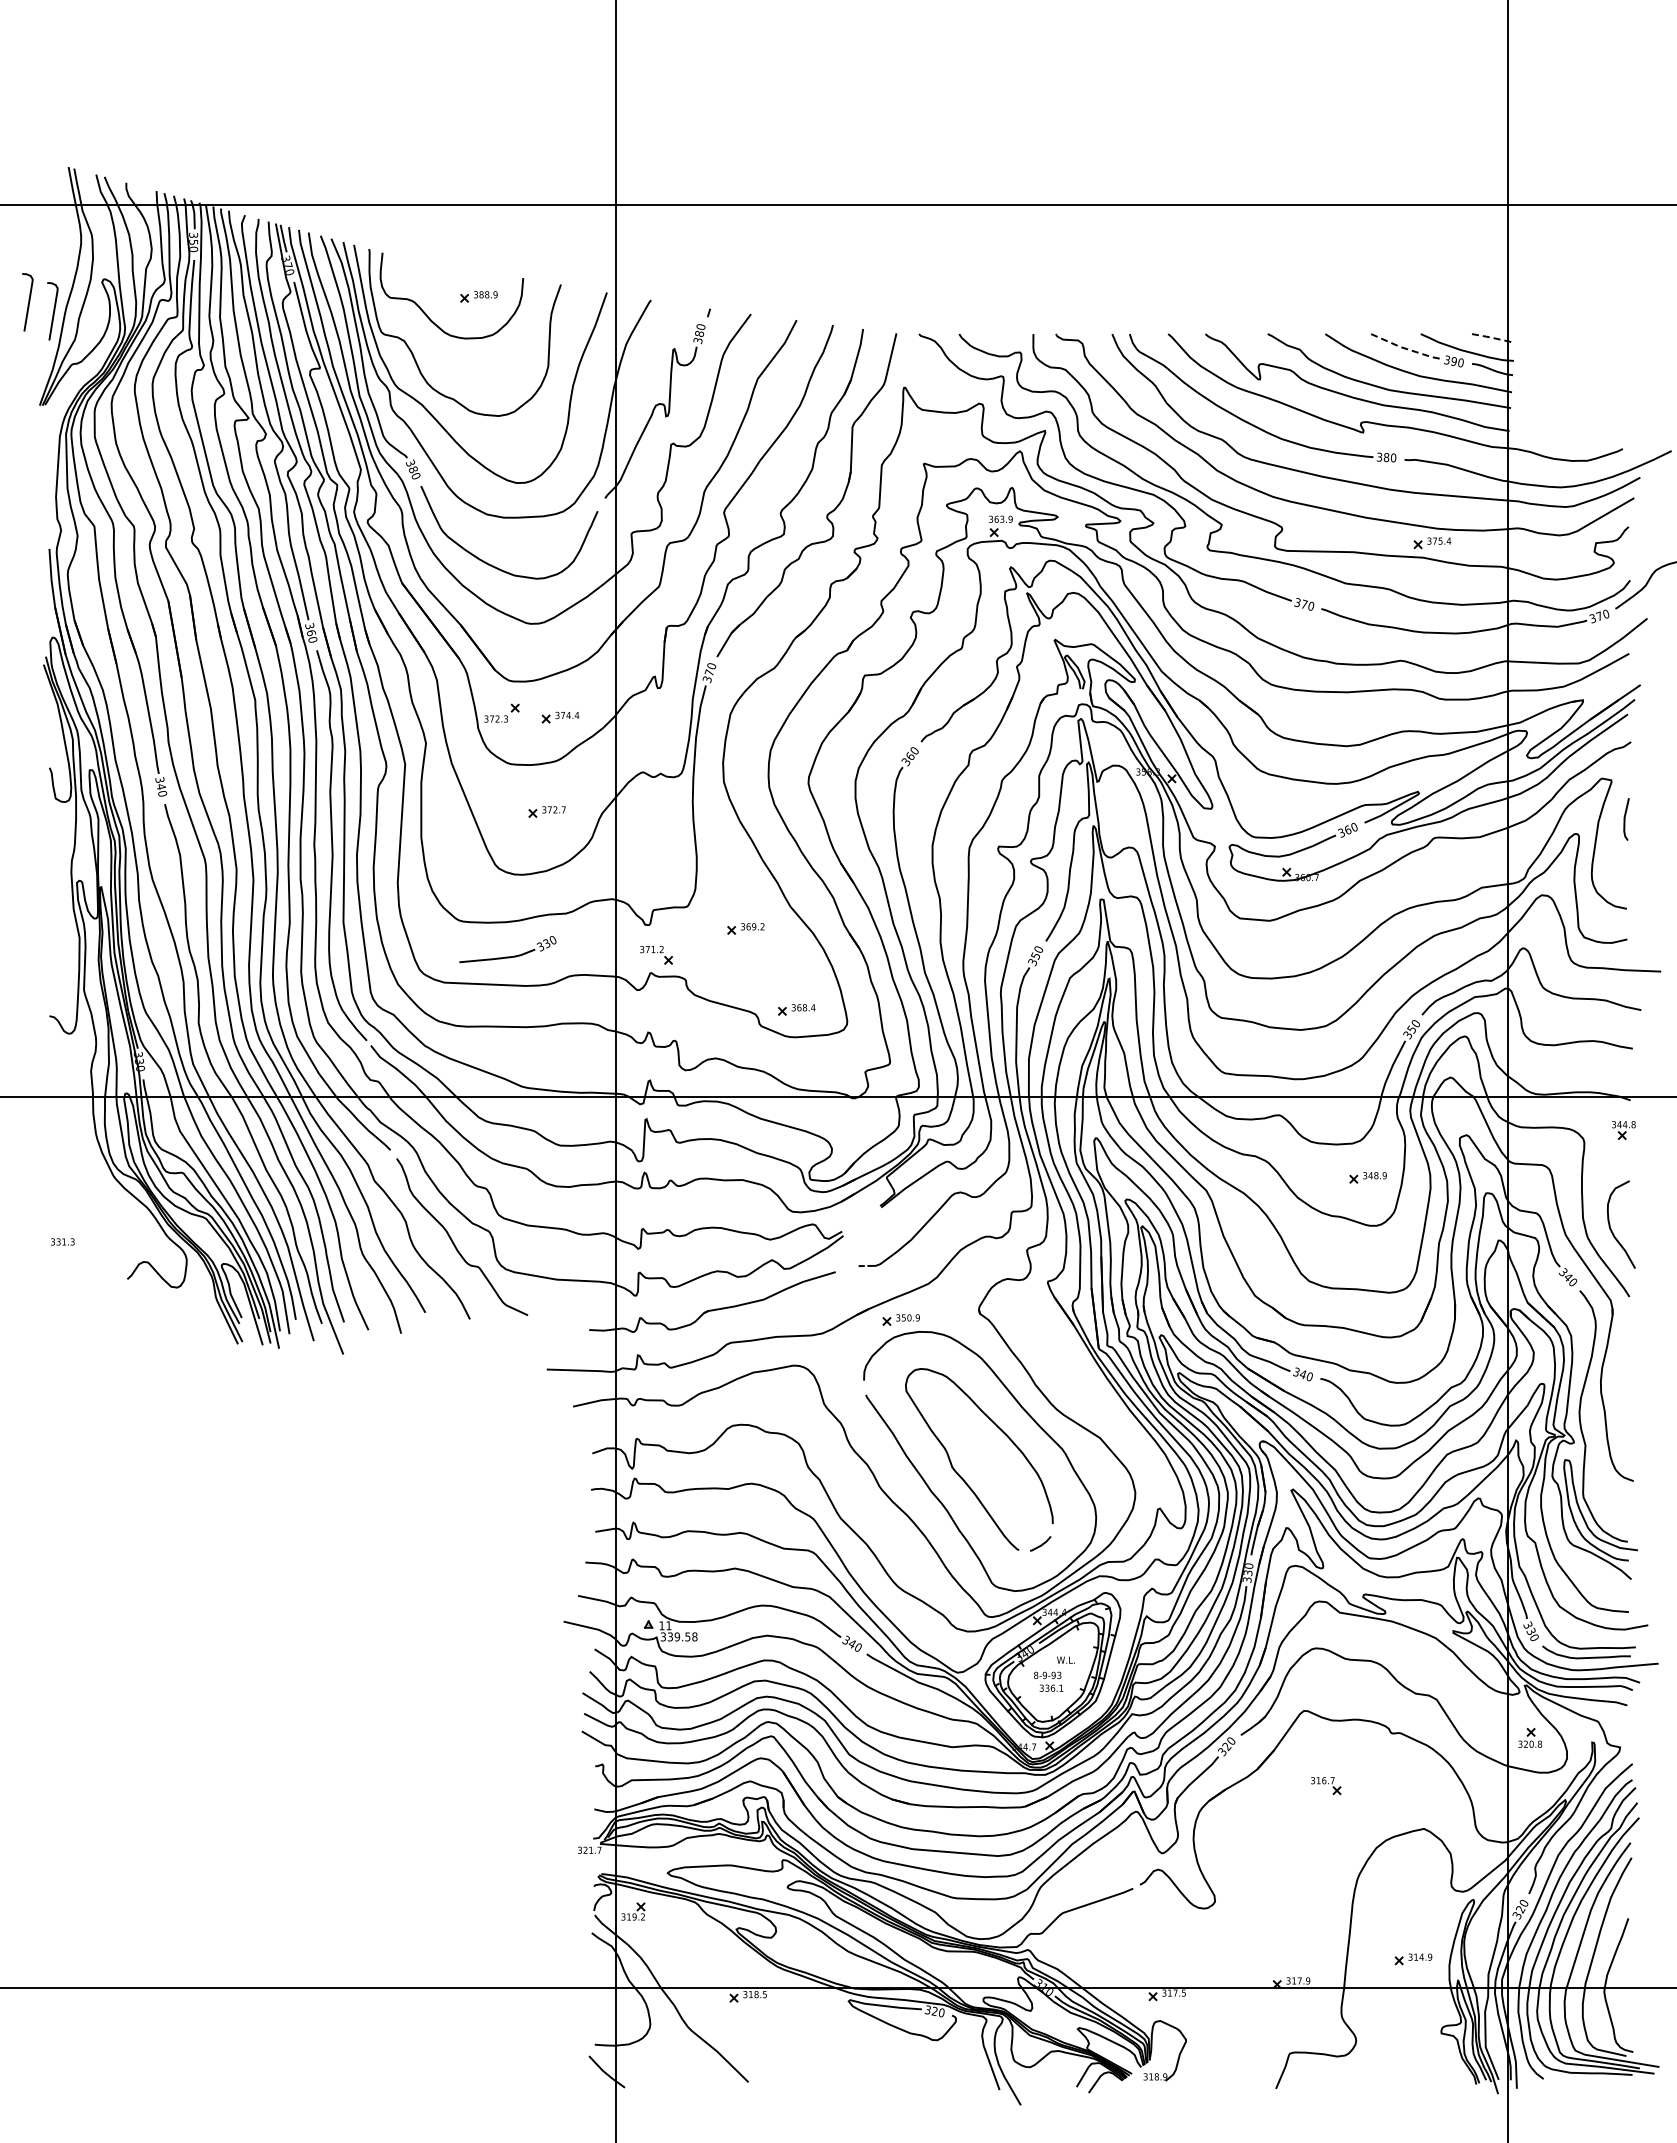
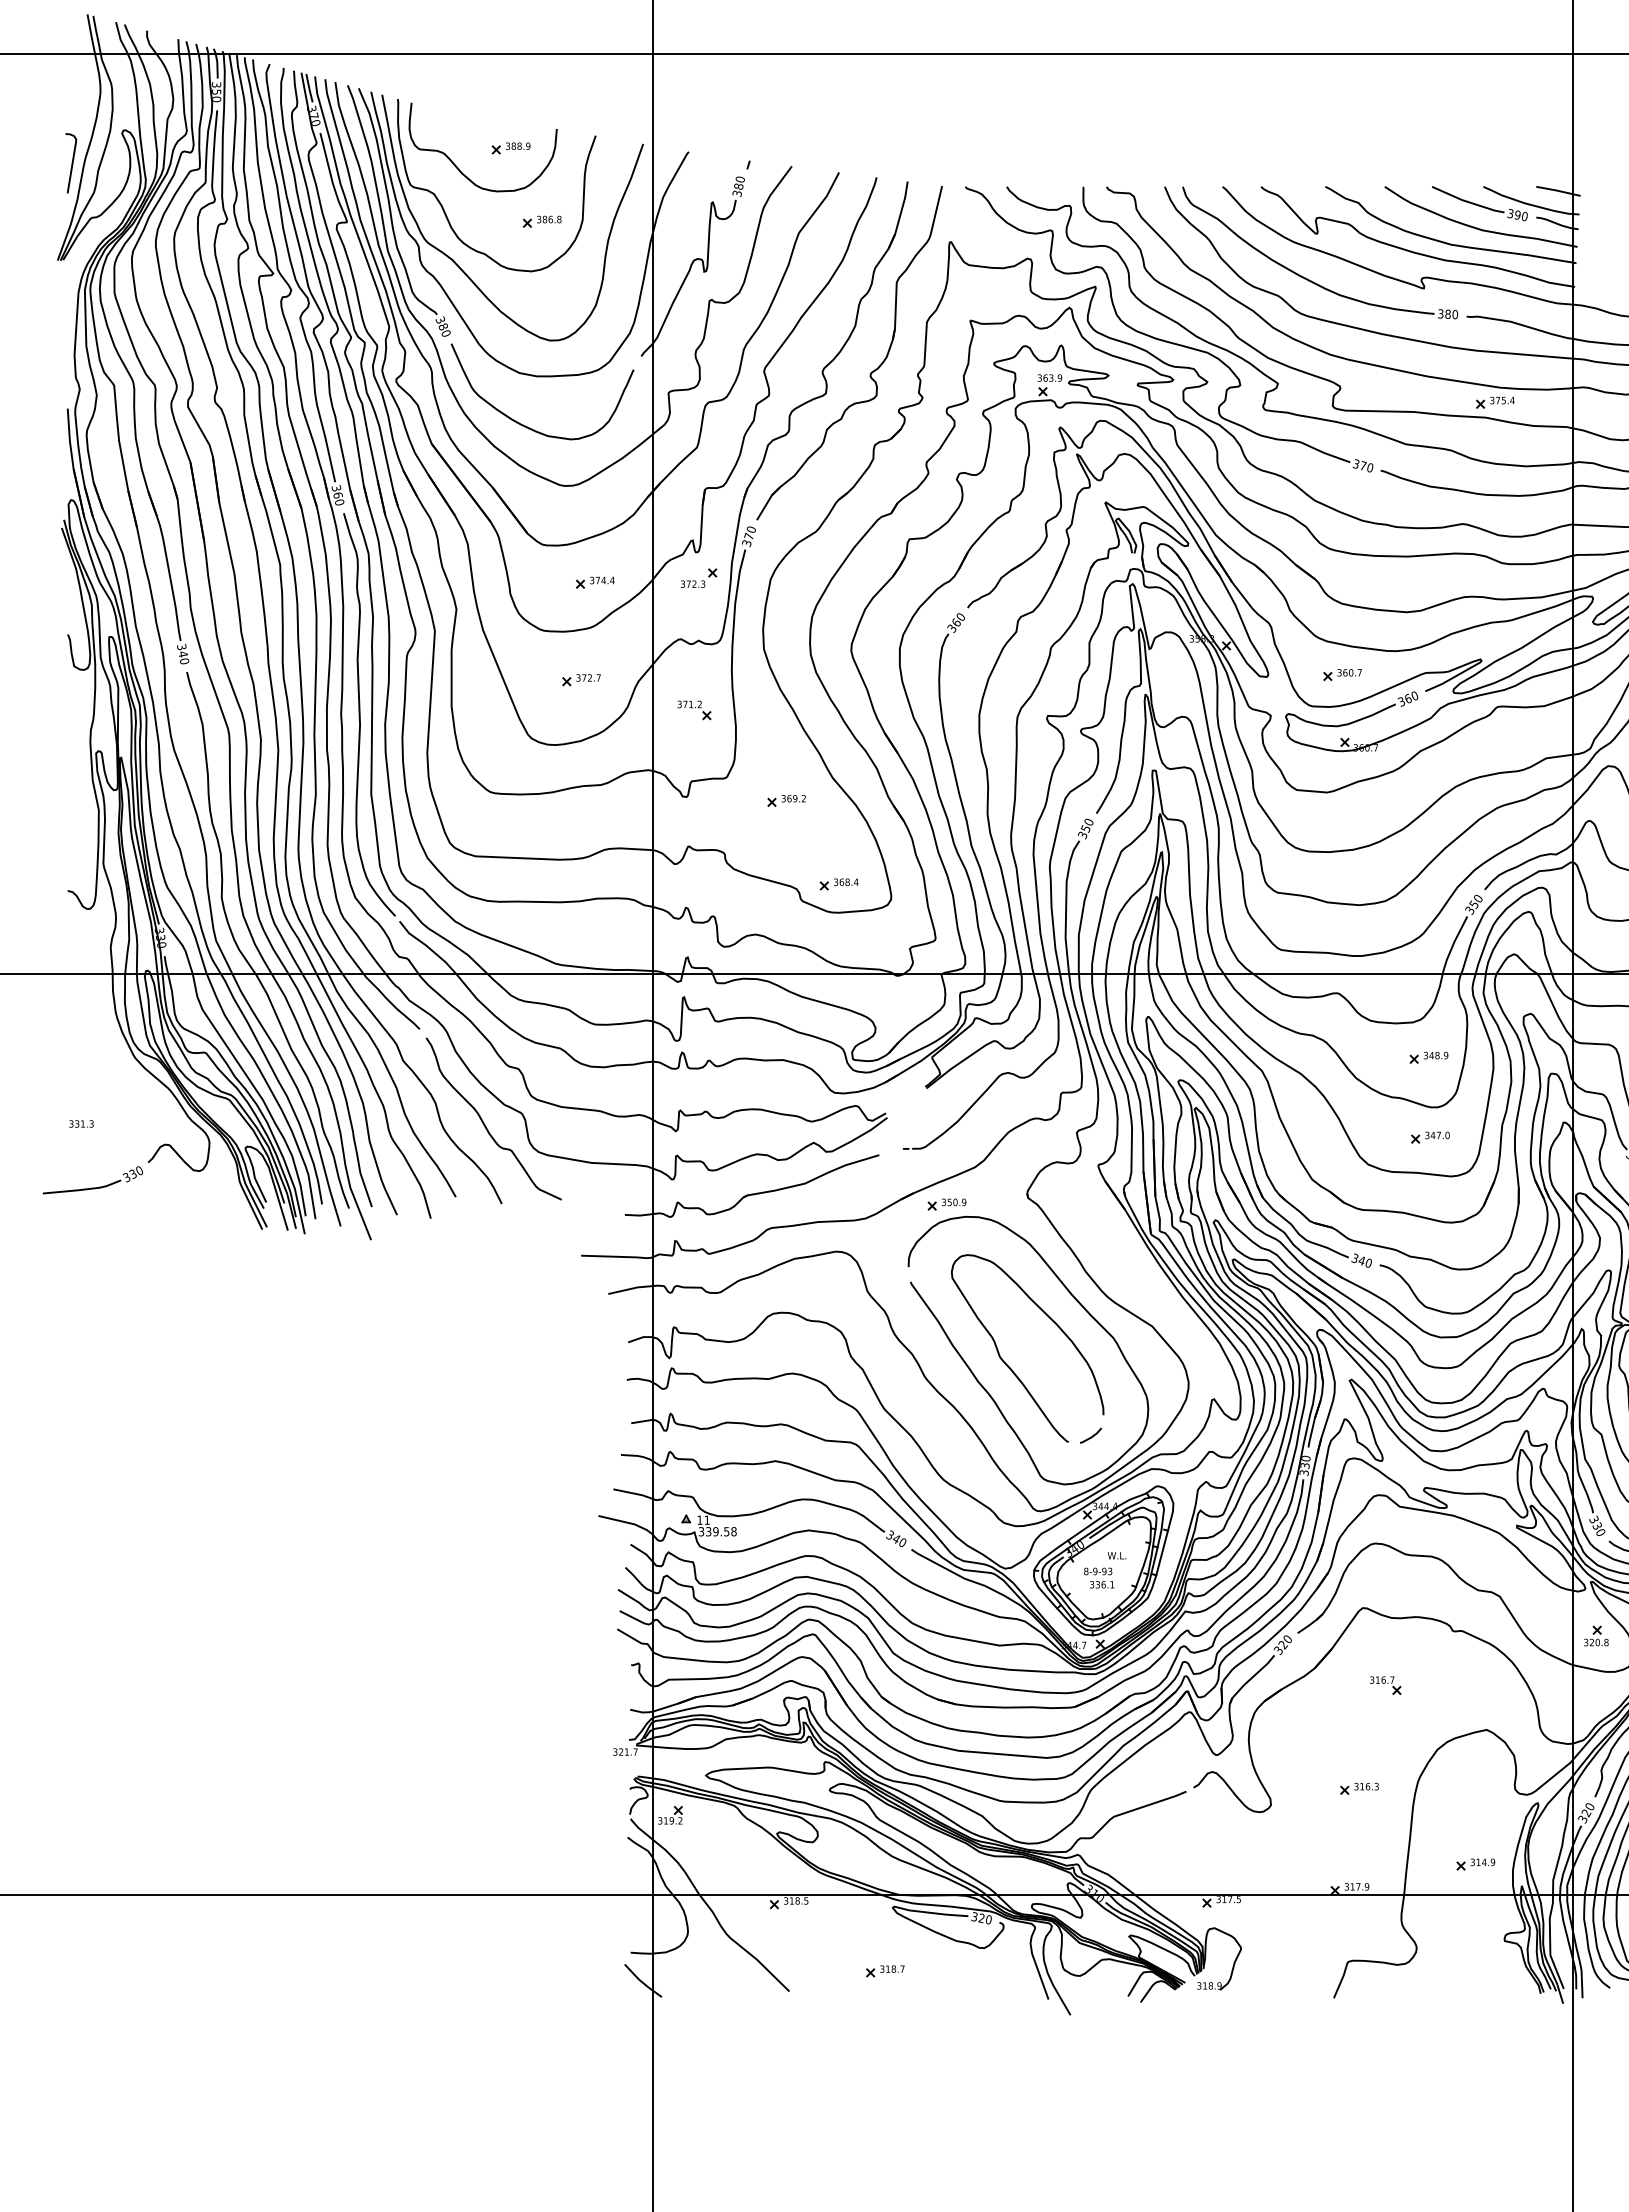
curve: (28, 302) -> (46, 154), removed
line: (1492, 337) -> (1557, 190), dashed -> solid
line: (1405, 348) -> (1467, 201), dashed -> solid
part: (508, 367) -> (541, 221), added
part: (501, 712) -> (698, 577), moved
part: (1283, 806) -> (1341, 674), added
part: (656, 955) -> (694, 710), moved
part: (507, 956) -> (92, 1187), moved
part: (1369, 1255) -> (1430, 1137), added
part: (1300, 1885) -> (1359, 1788), added
part: (841, 2062) -> (885, 1971), added

